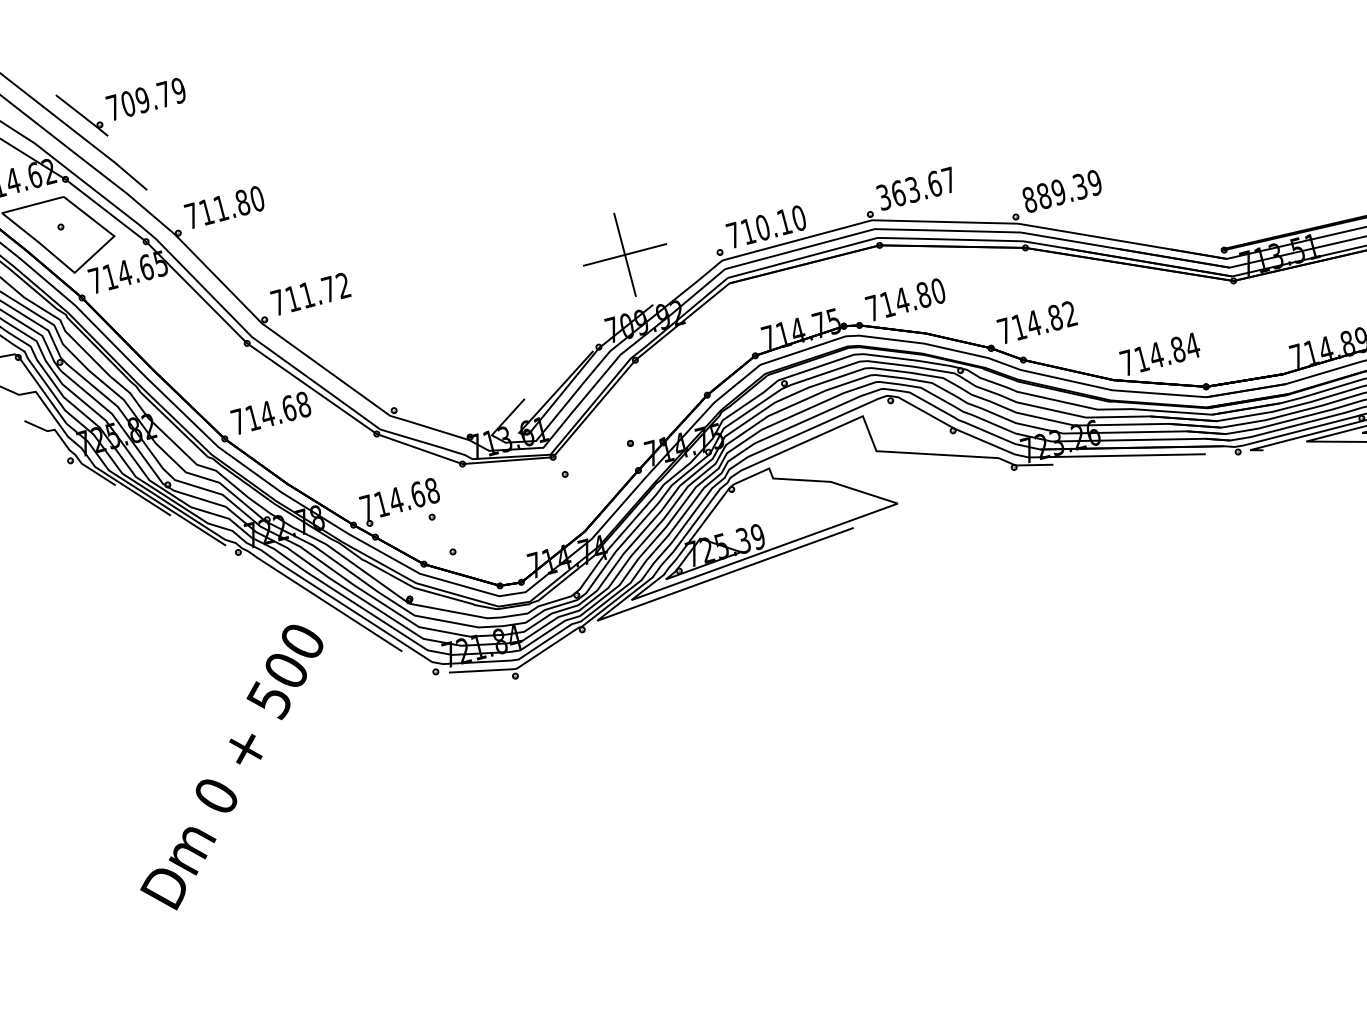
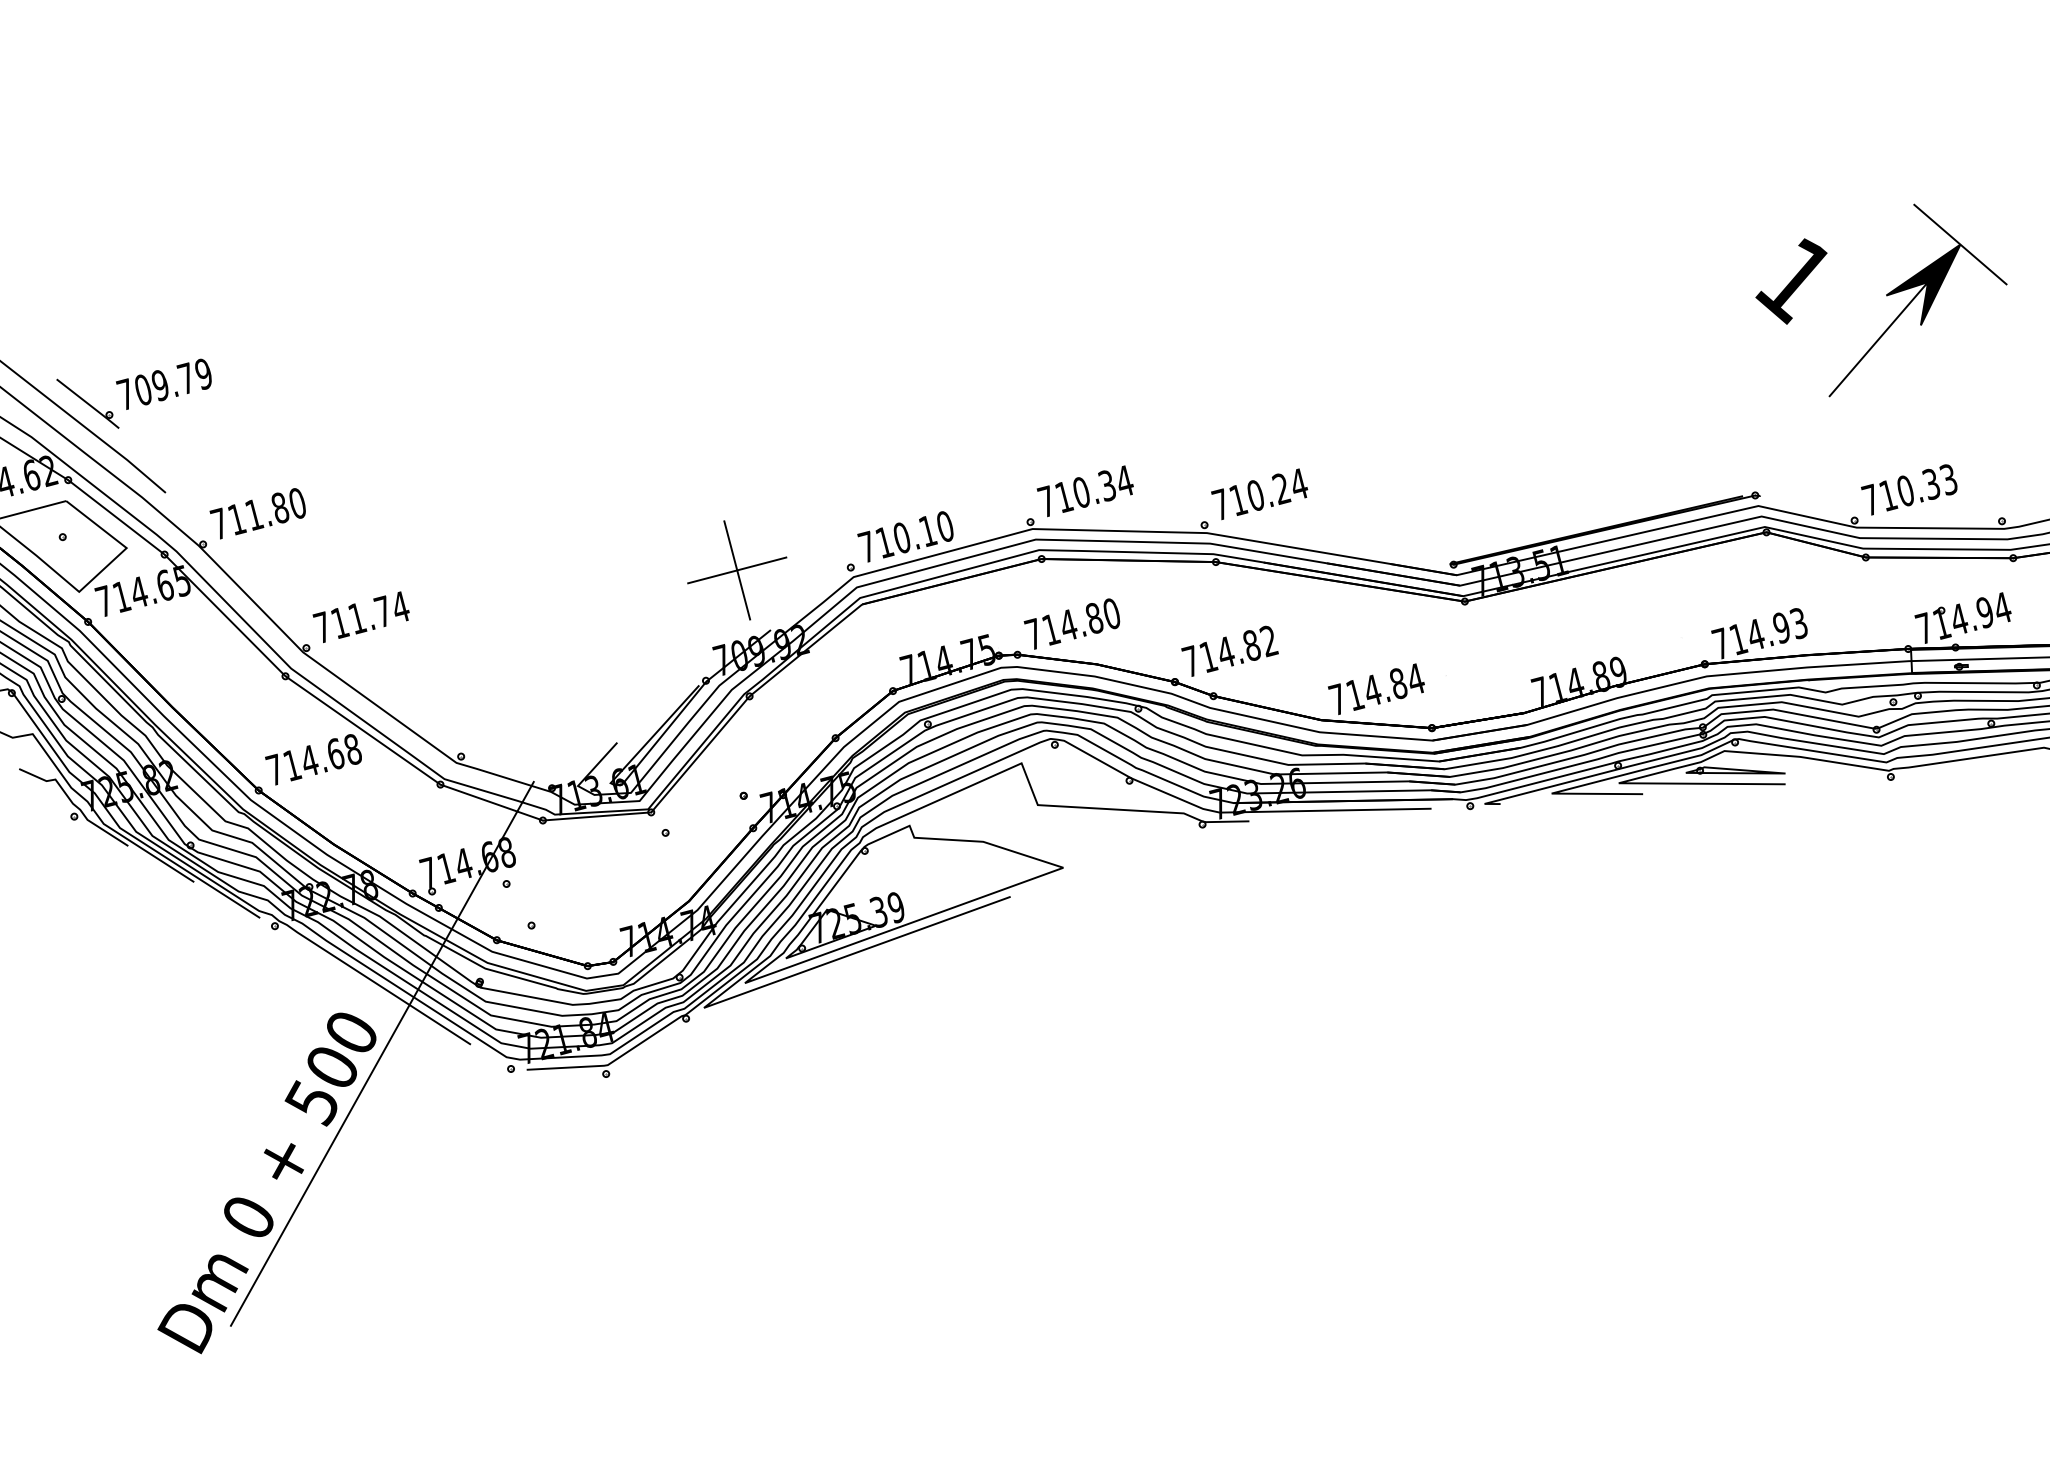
text: (915, 188) -> (1084, 491), 363.67 -> 710.34
text: (1061, 191) -> (1259, 494), 889.39 -> 710.24
text: (343, 285) -> (400, 607), 711.72 -> 711.74
line: (327, 658) -> (381, 1053), added

